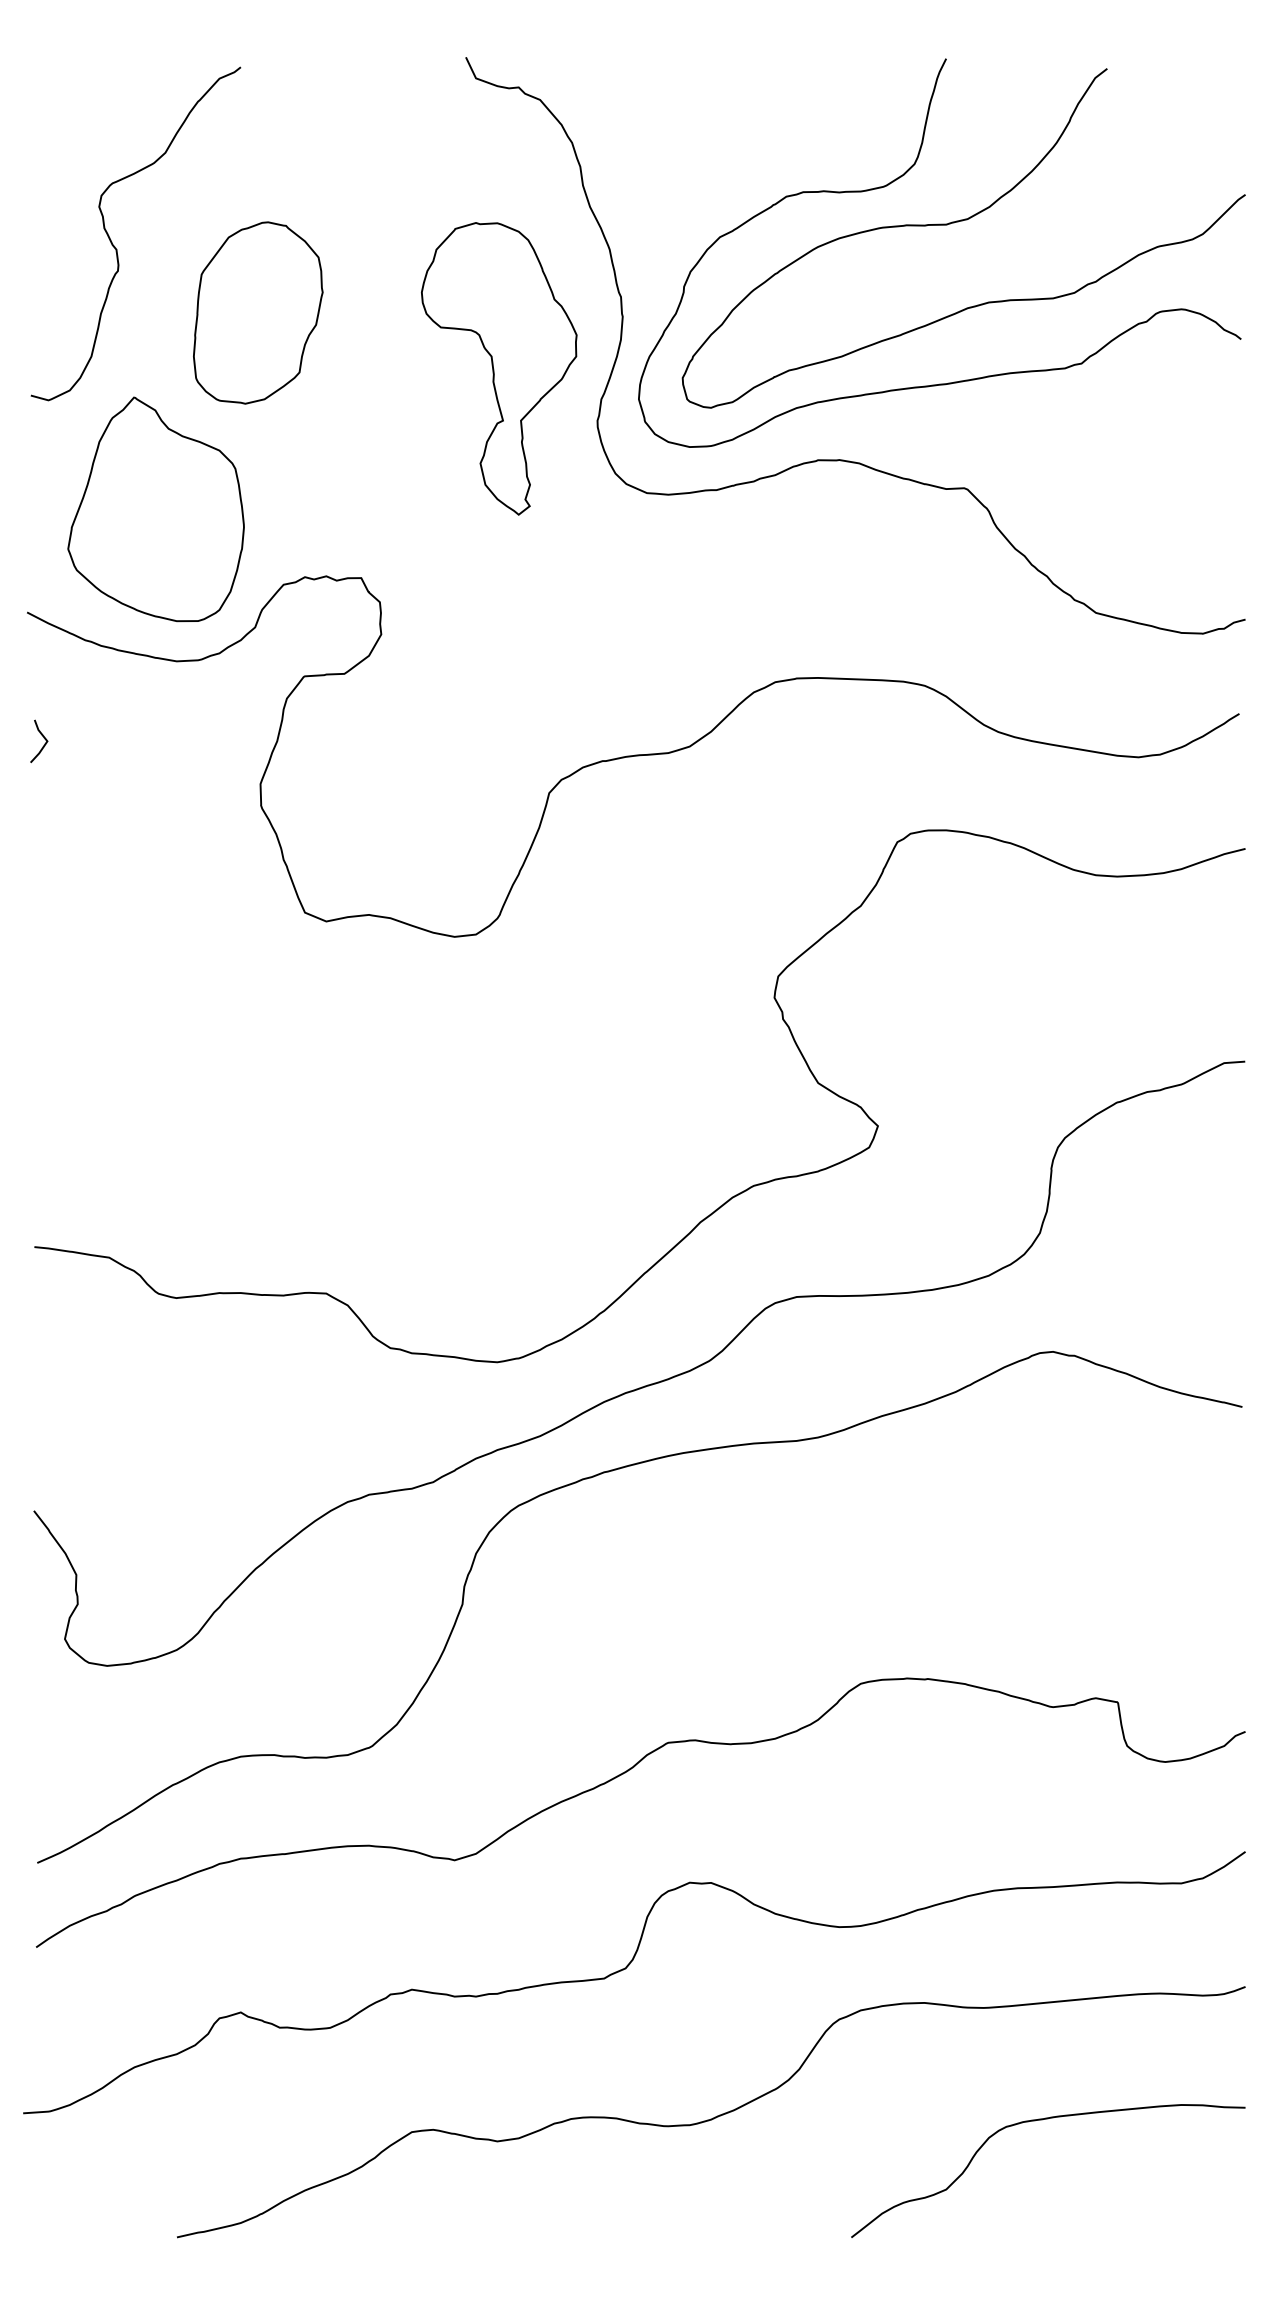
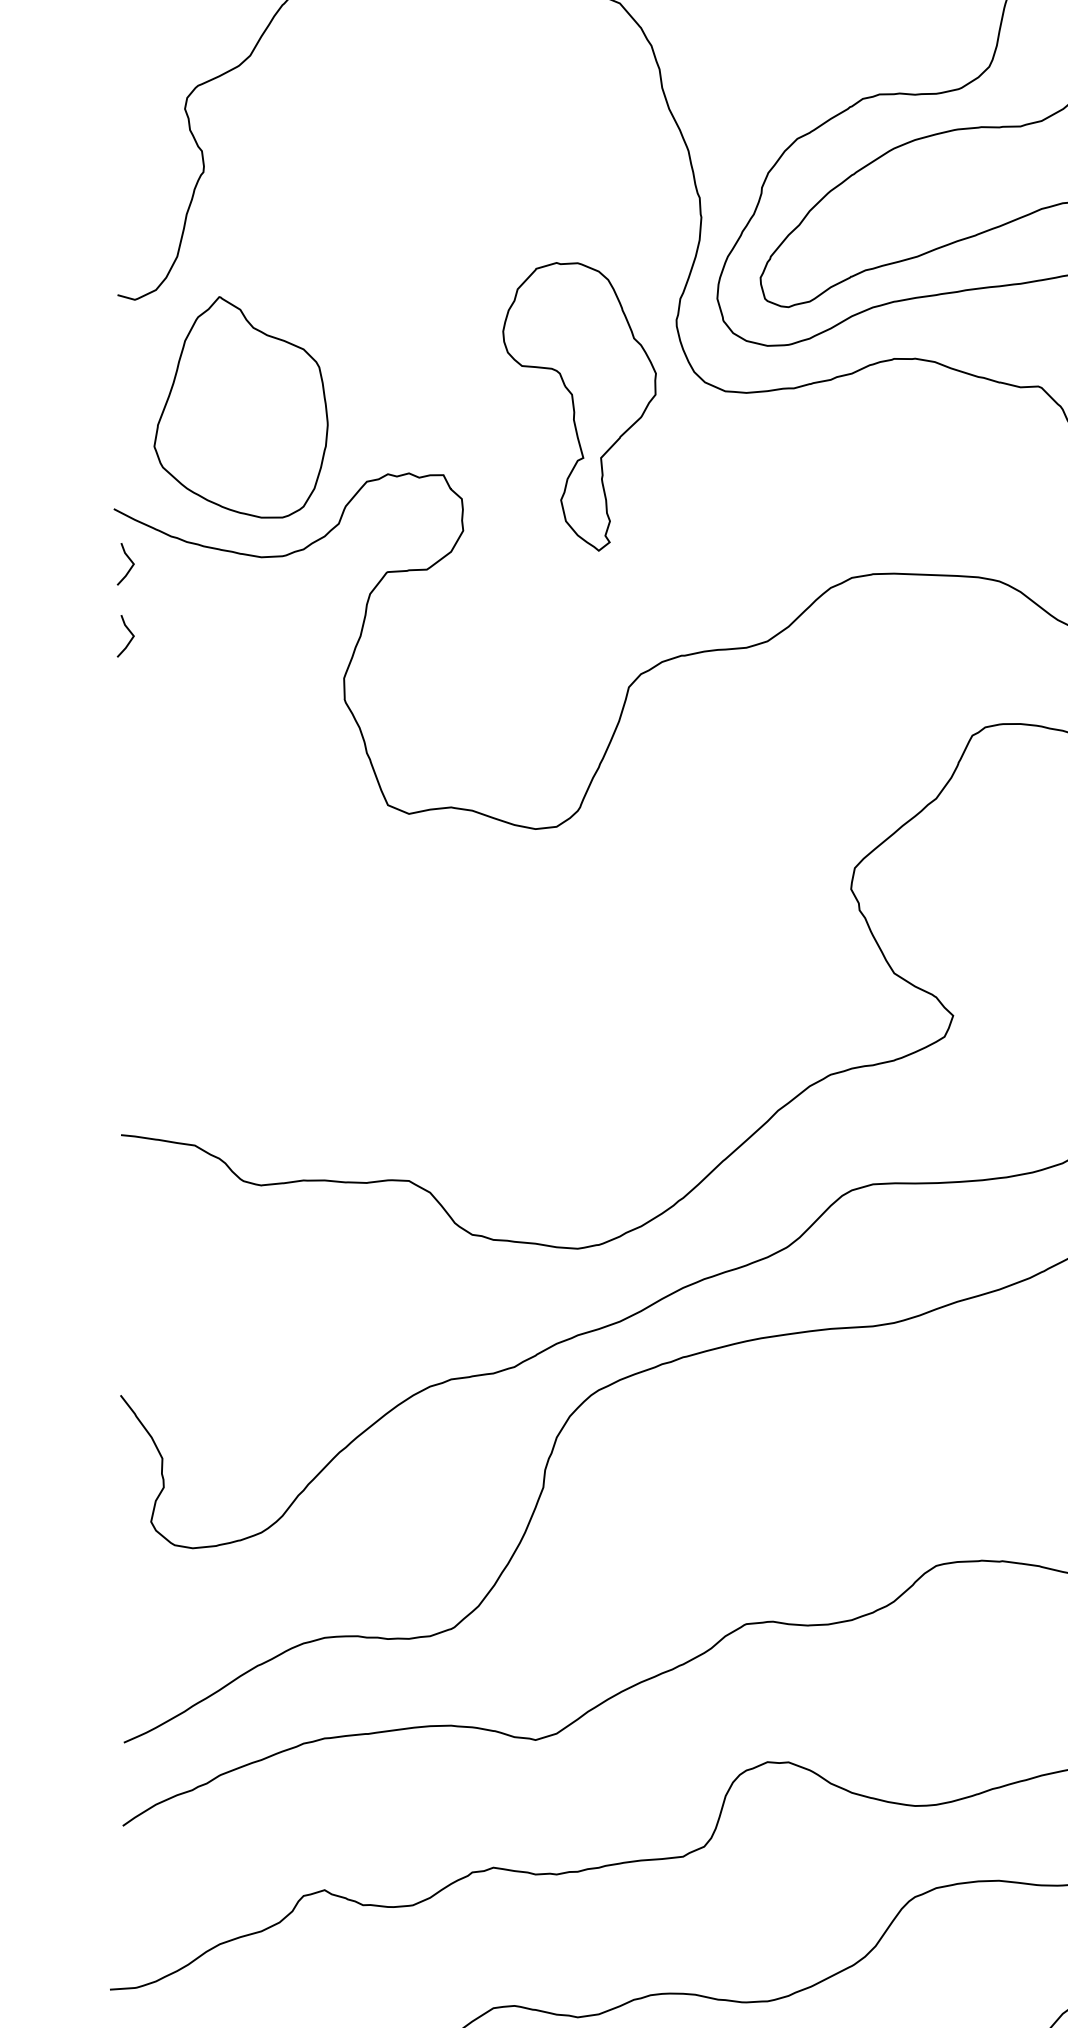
part: (258, 312) -> (342, 213), removed
part: (499, 368) -> (579, 406), moved
line: (44, 666) -> (130, 562), added

